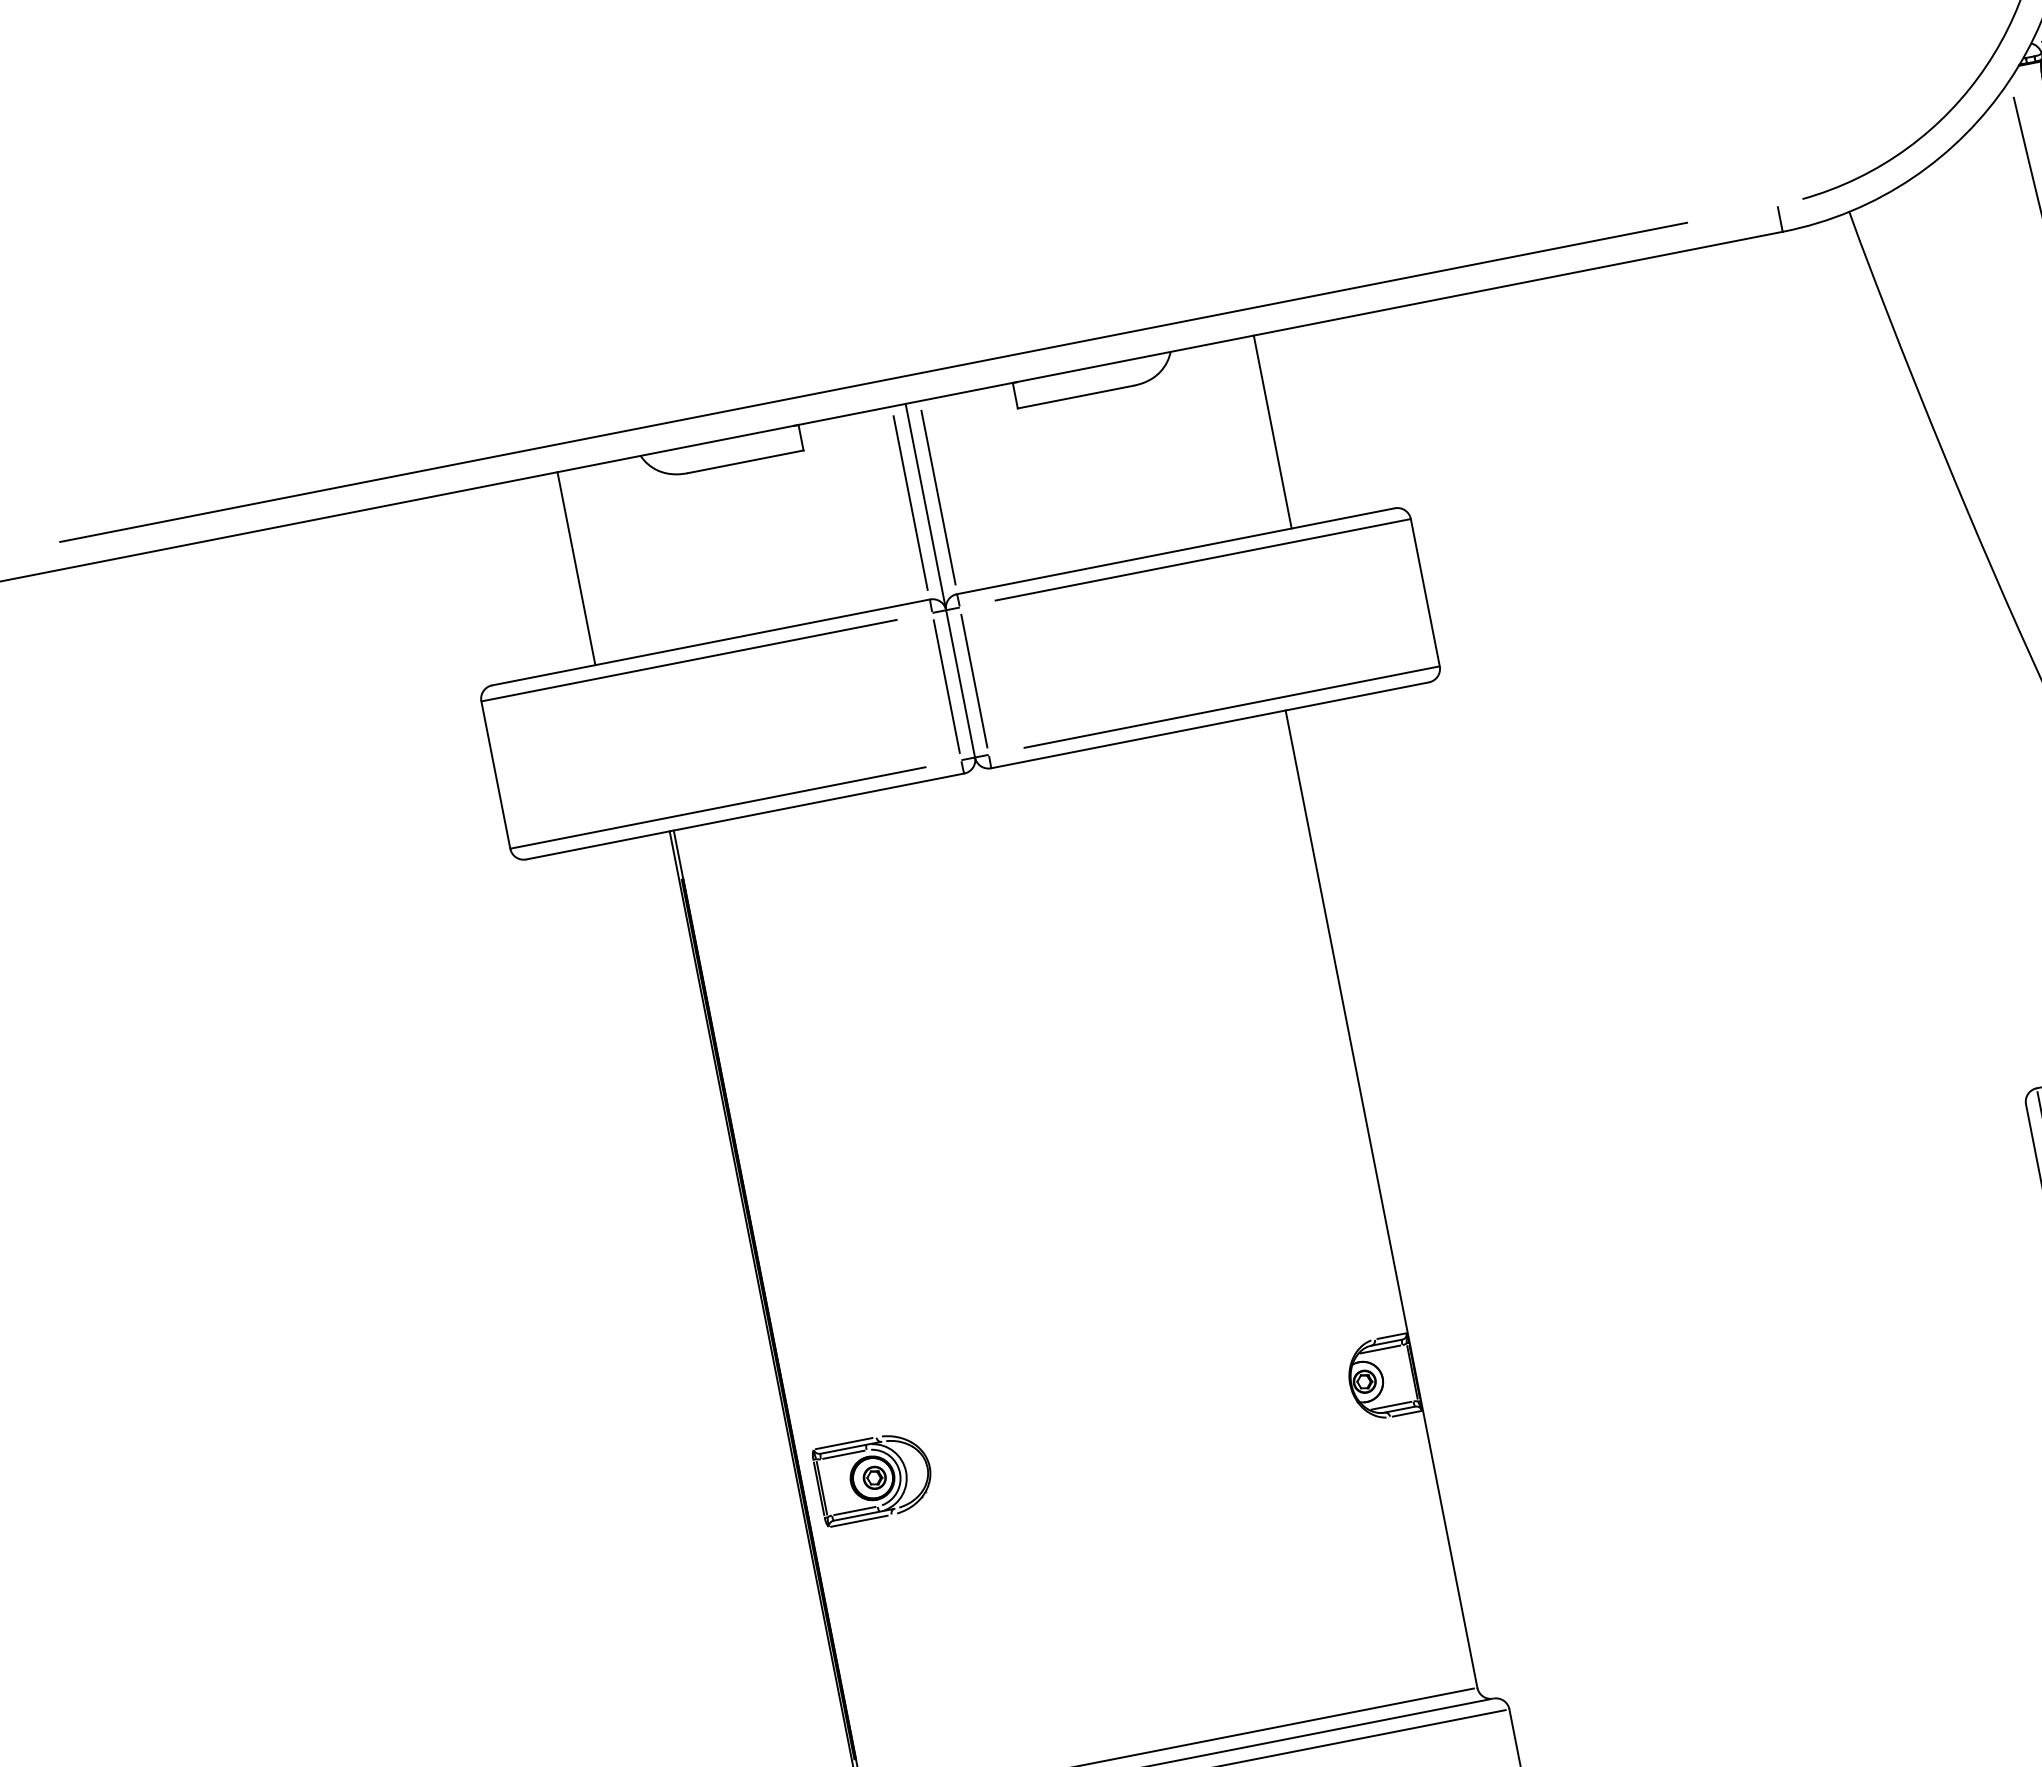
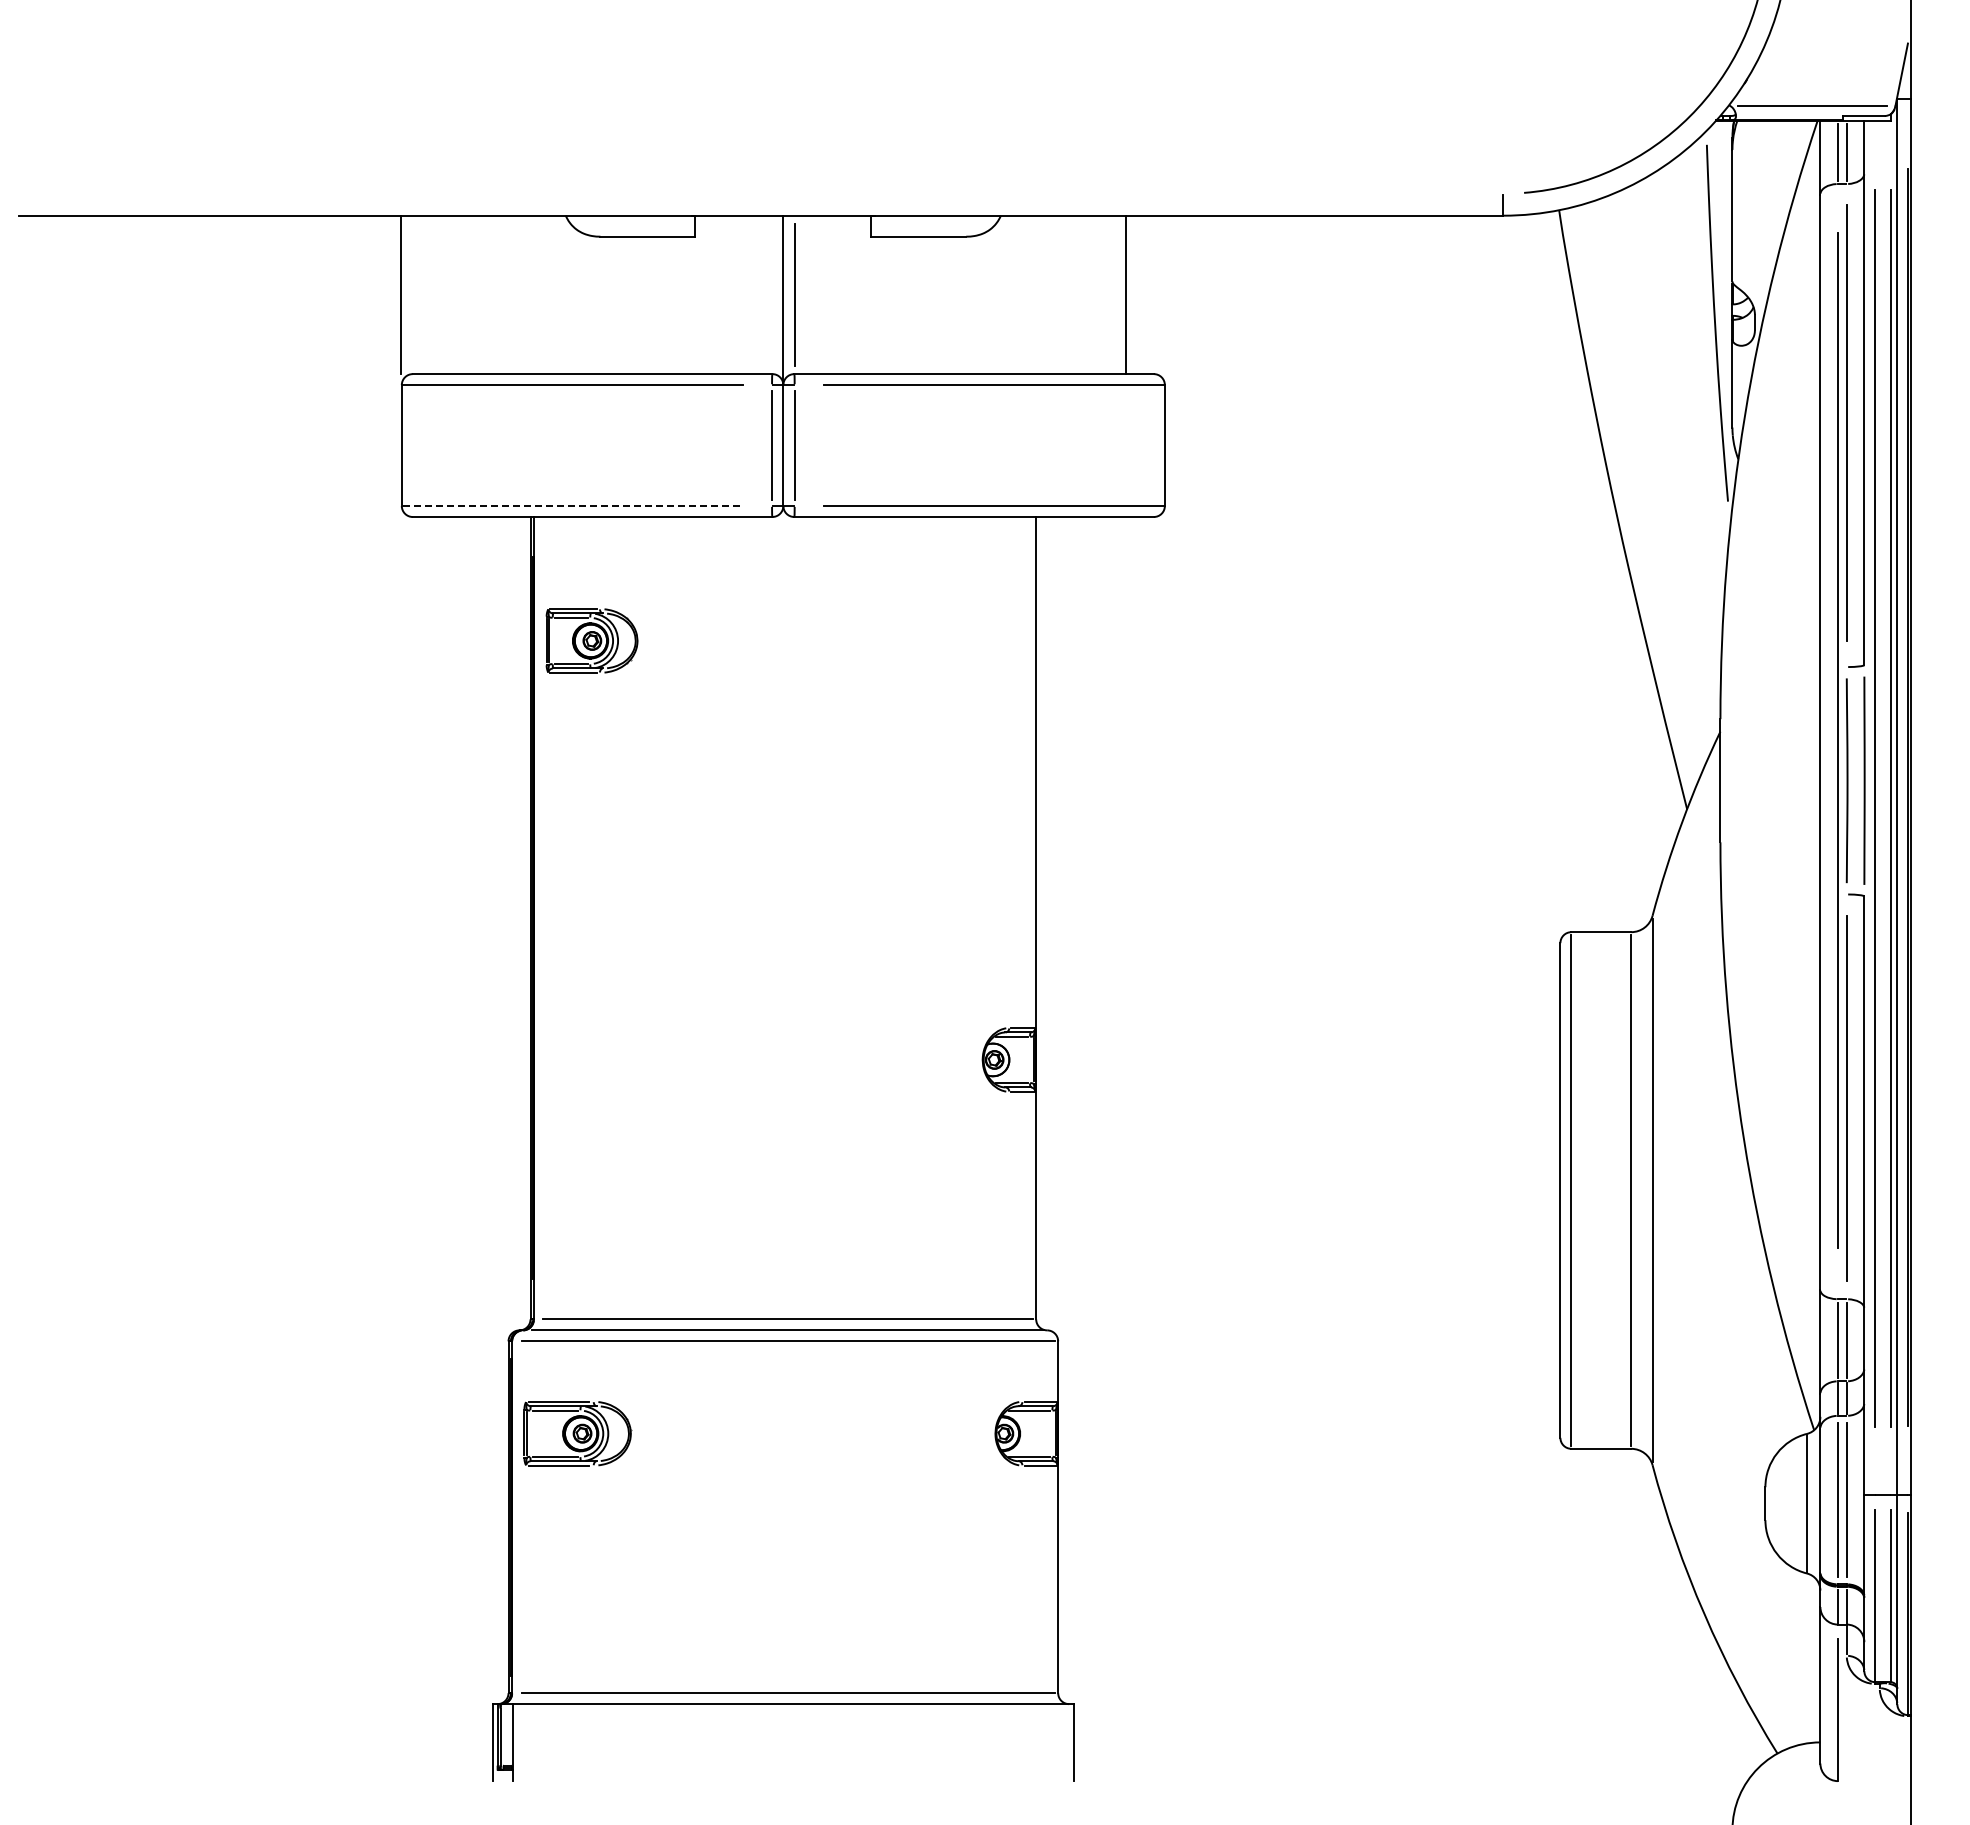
line: (873, 382) -> (761, 193), removed
line: (1273, 431) -> (1126, 294), moved
line: (910, 502) -> (771, 294), removed
line: (576, 568) -> (400, 294), moved
line: (718, 808) -> (572, 506), solid -> dashed
part: (873, 1477) -> (591, 640), moved

